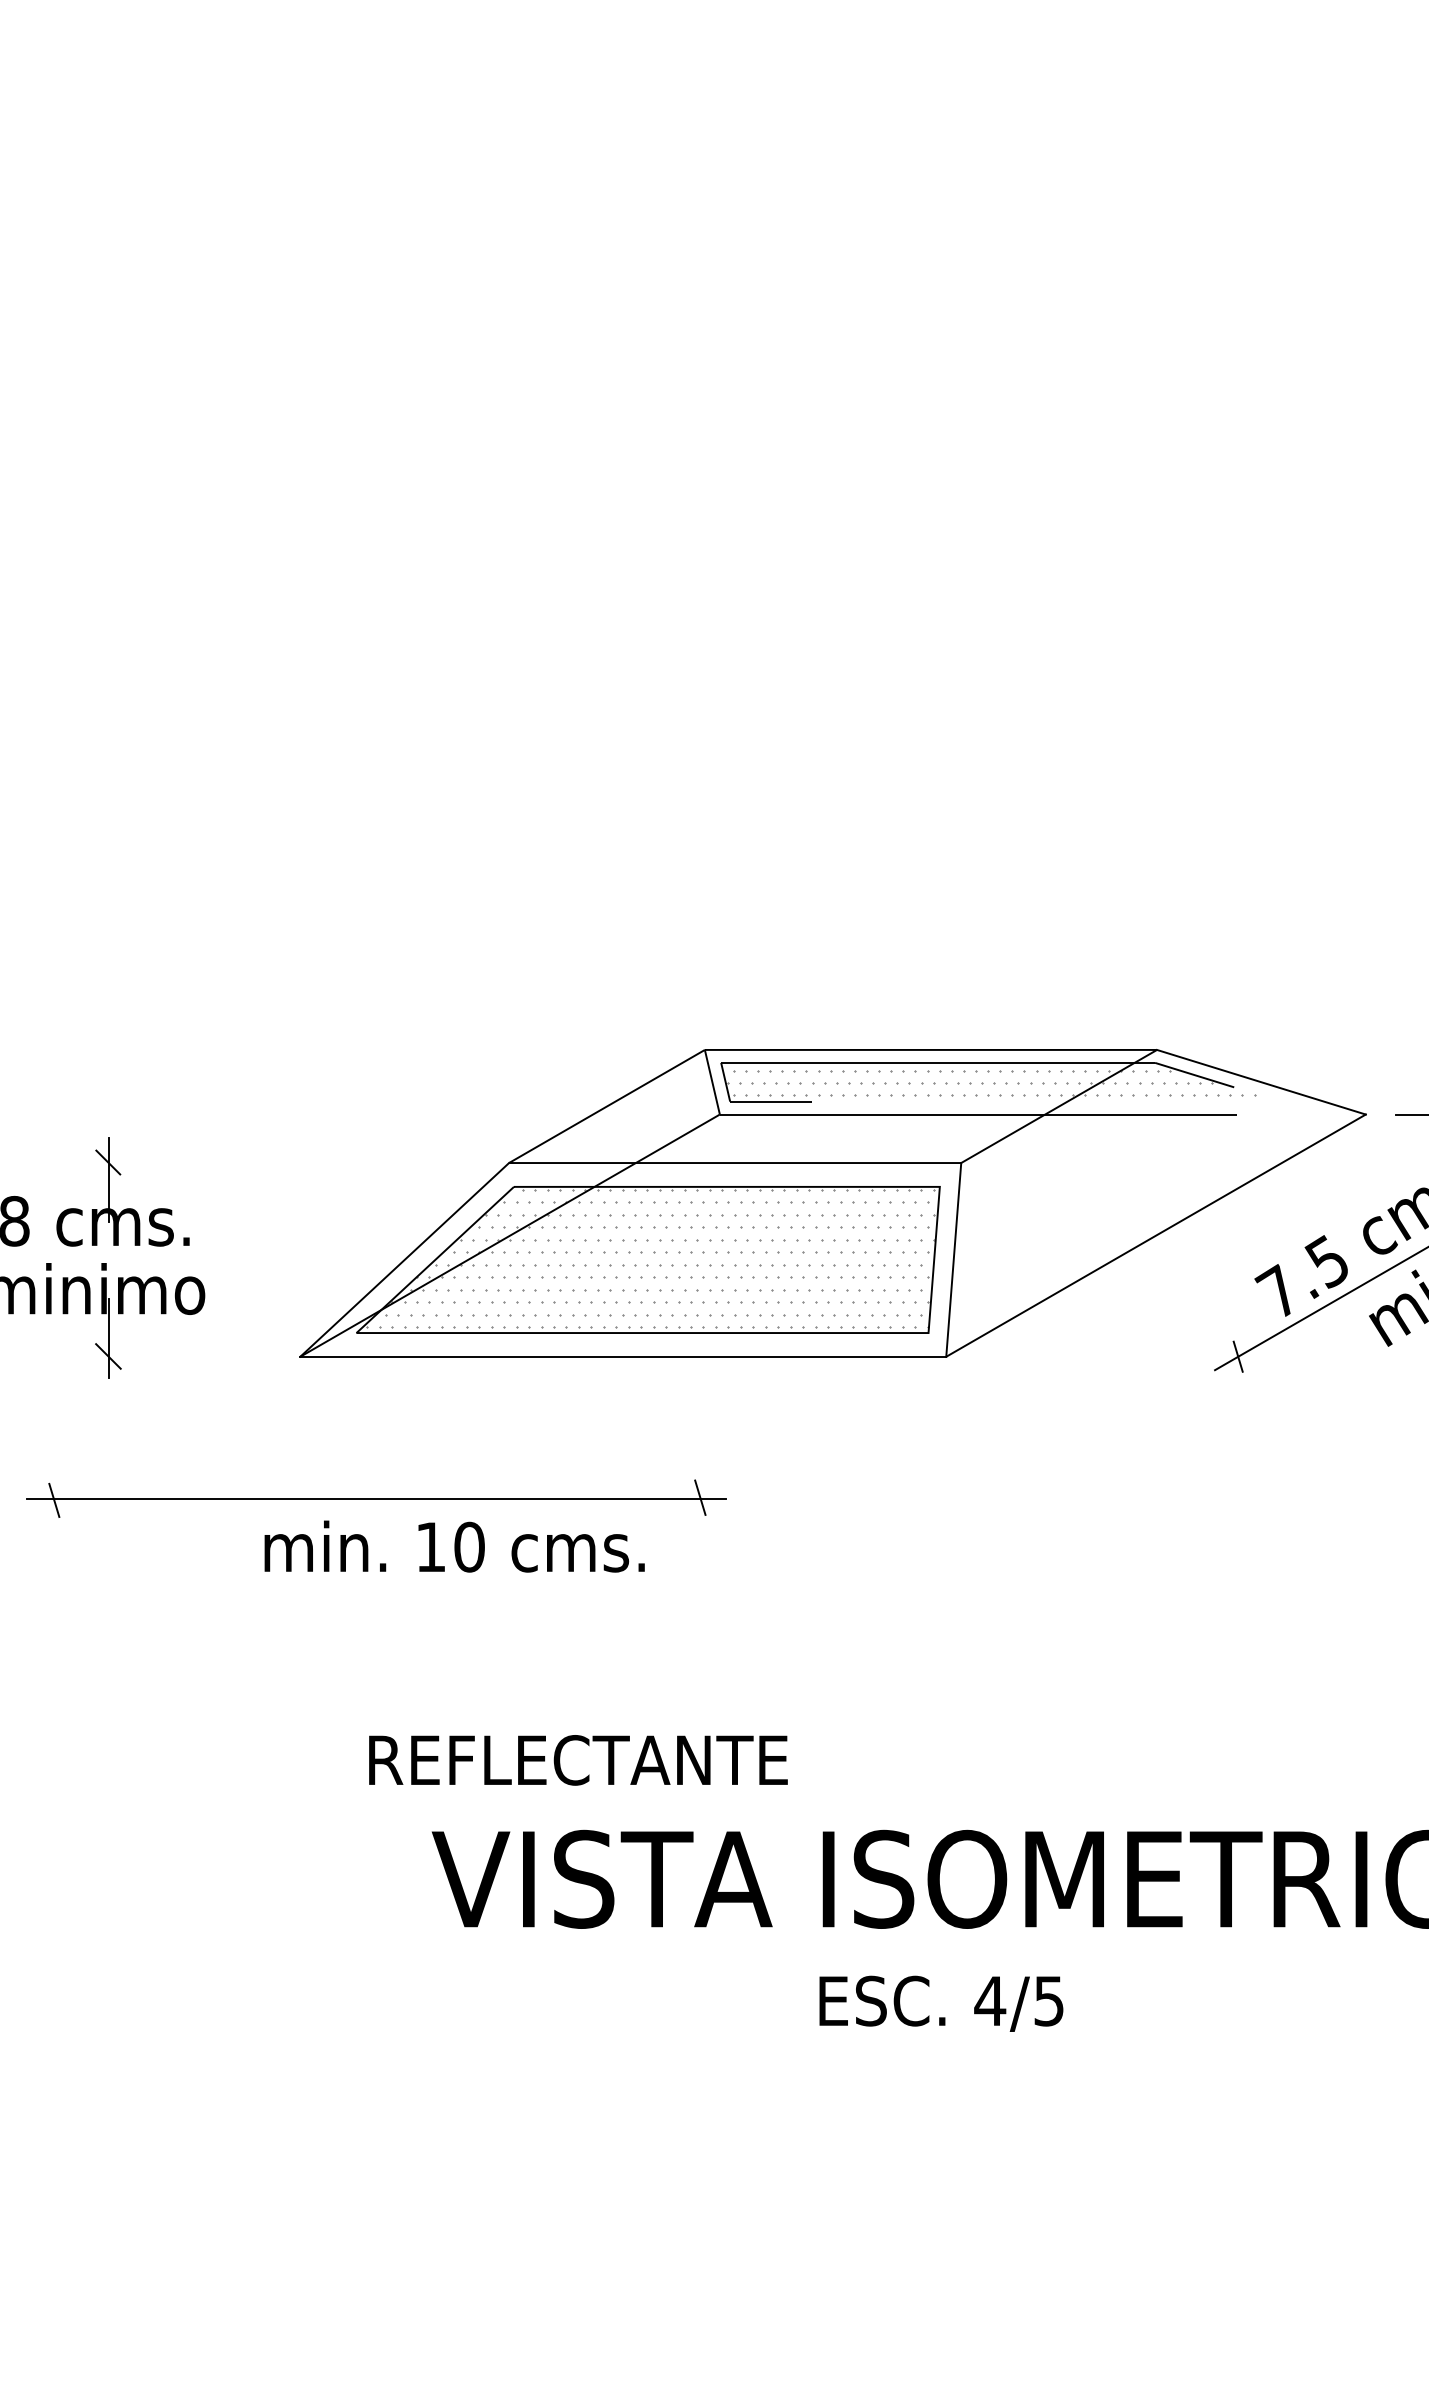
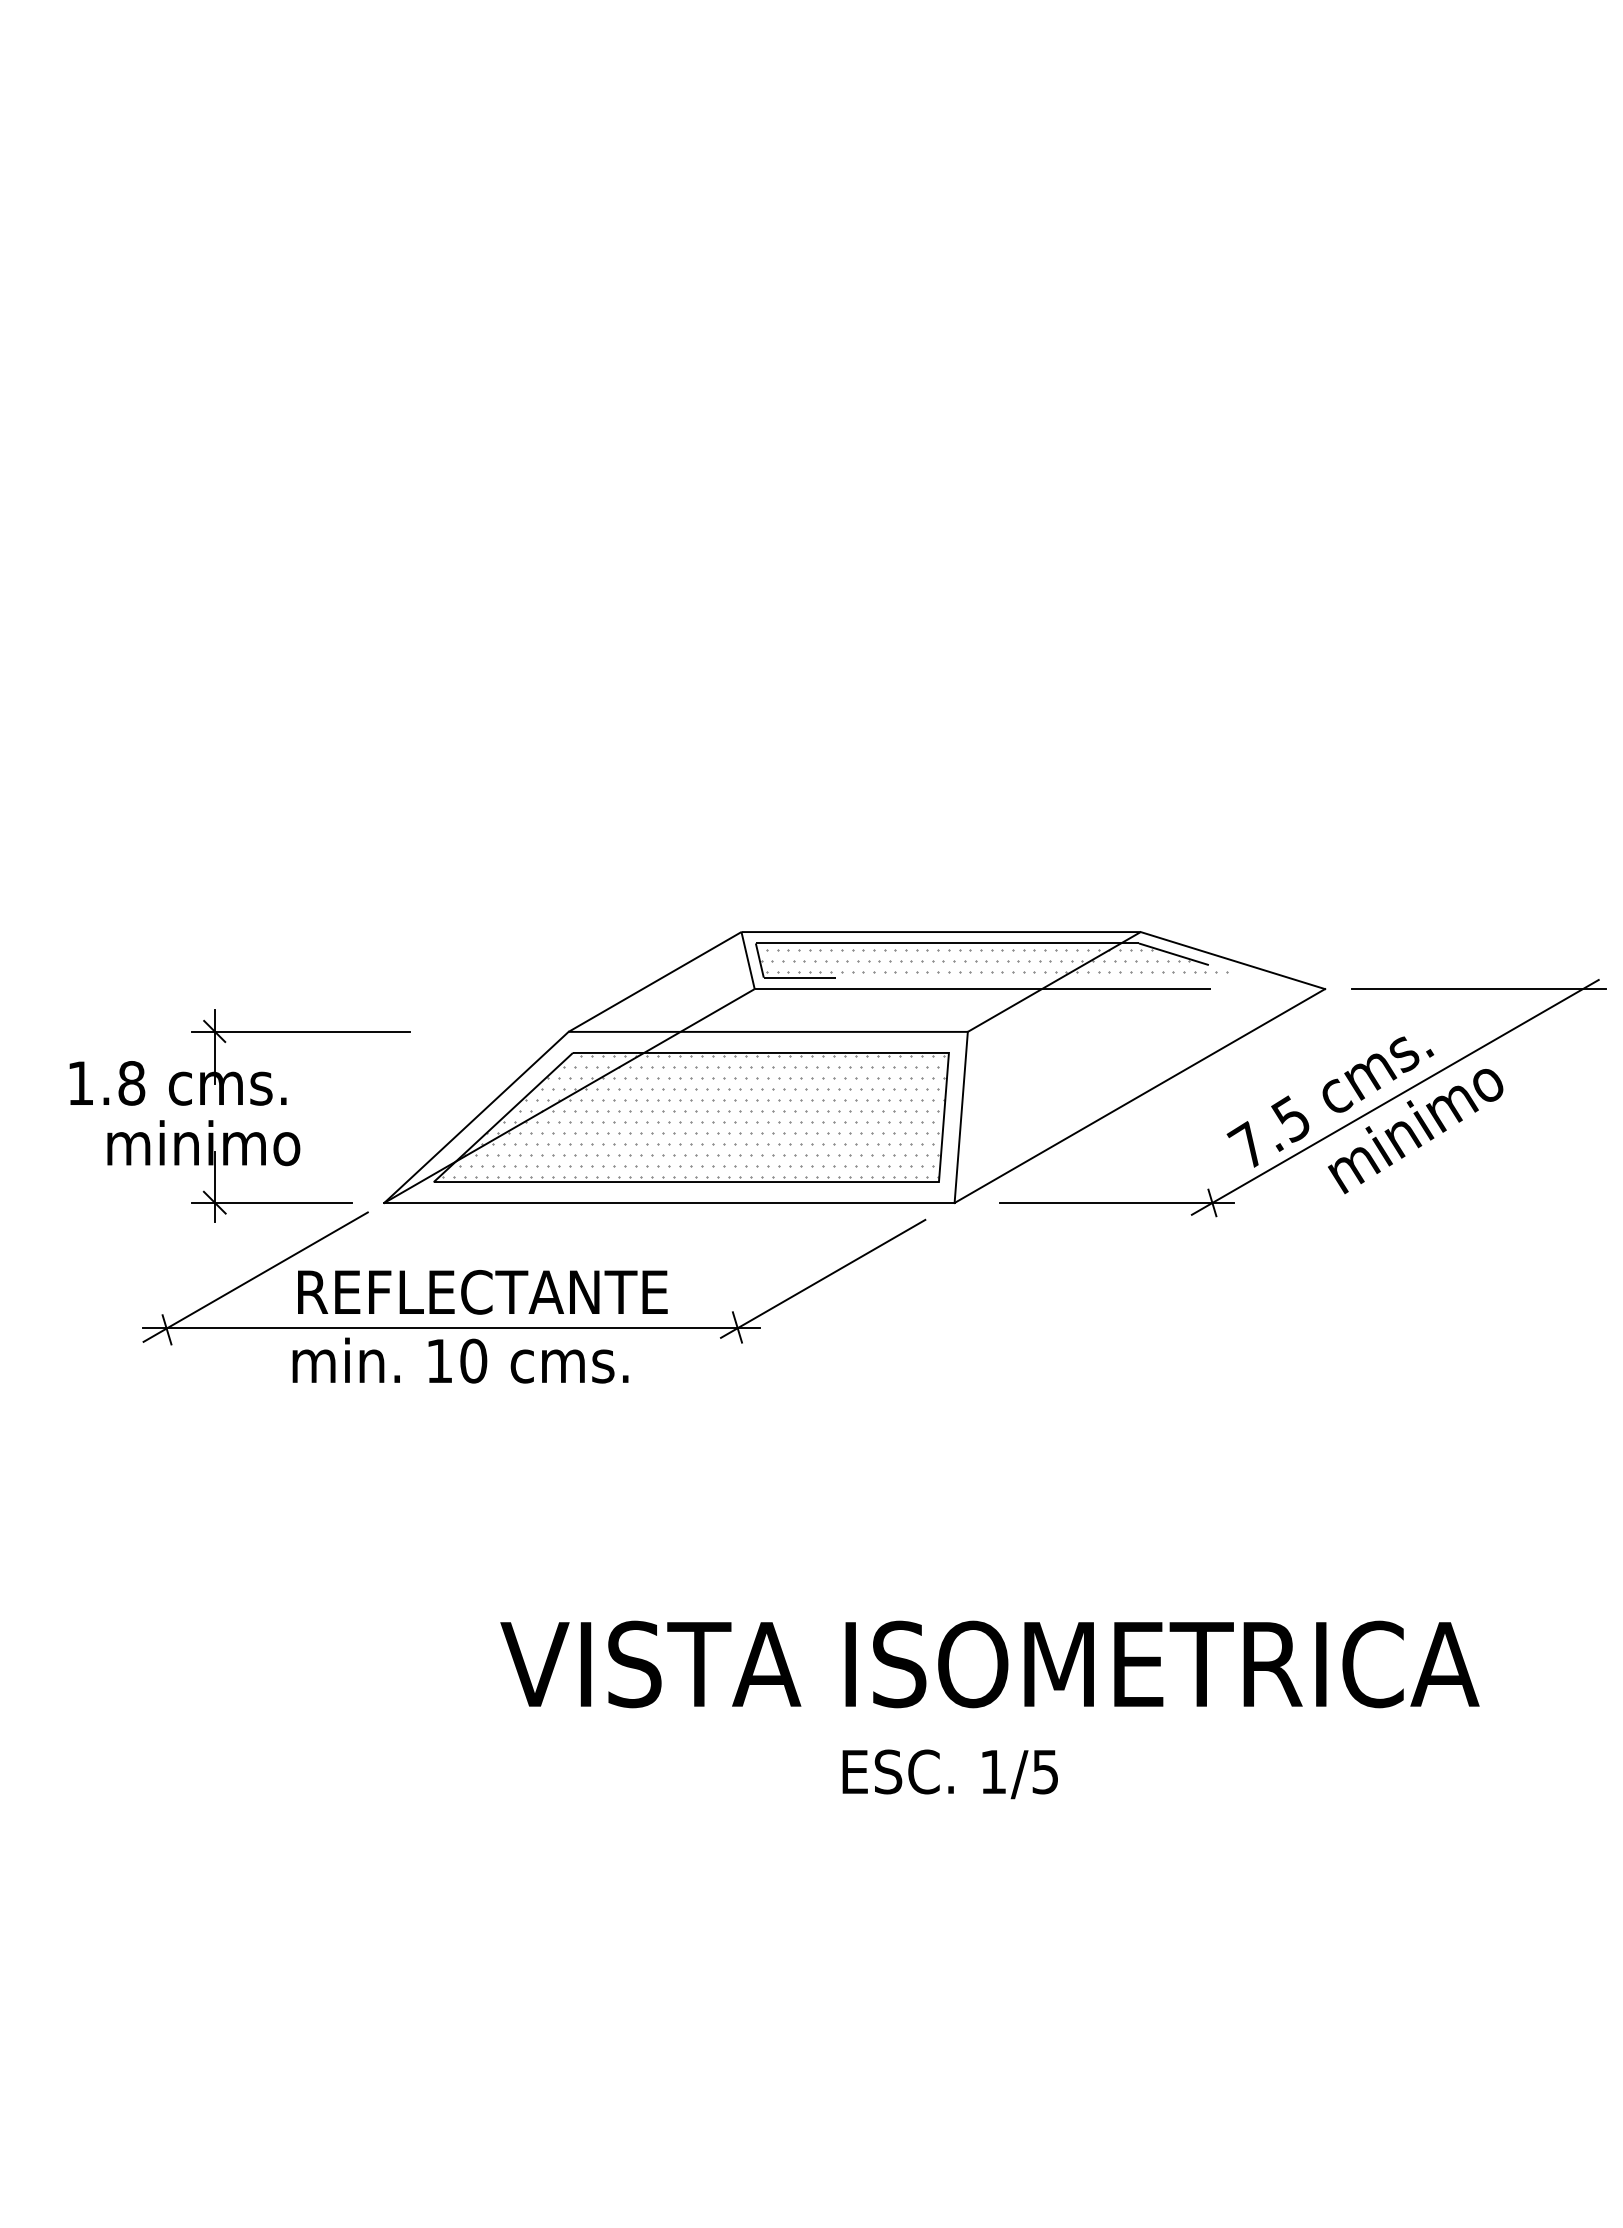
line: (205, 1162) -> (300, 1031), added
line: (172, 1357) -> (271, 1203), added
line: (1129, 1357) -> (1116, 1203), added
line: (154, 1440) -> (255, 1276), added
line: (797, 1442) -> (823, 1278), added
text: (454, 1546) -> (460, 1360), moved
text: (578, 1760) -> (482, 1292), moved
text: (990, 2000) -> (993, 1771), 4/5 -> 1/5

